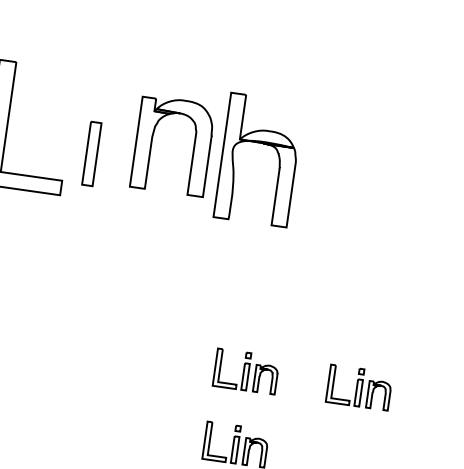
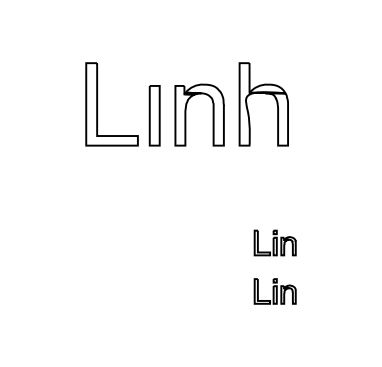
part: (153, 142) -> (186, 114), moved
part: (91, 153) -> (154, 115), size x1.43
part: (358, 386) -> (349, 242), removed

